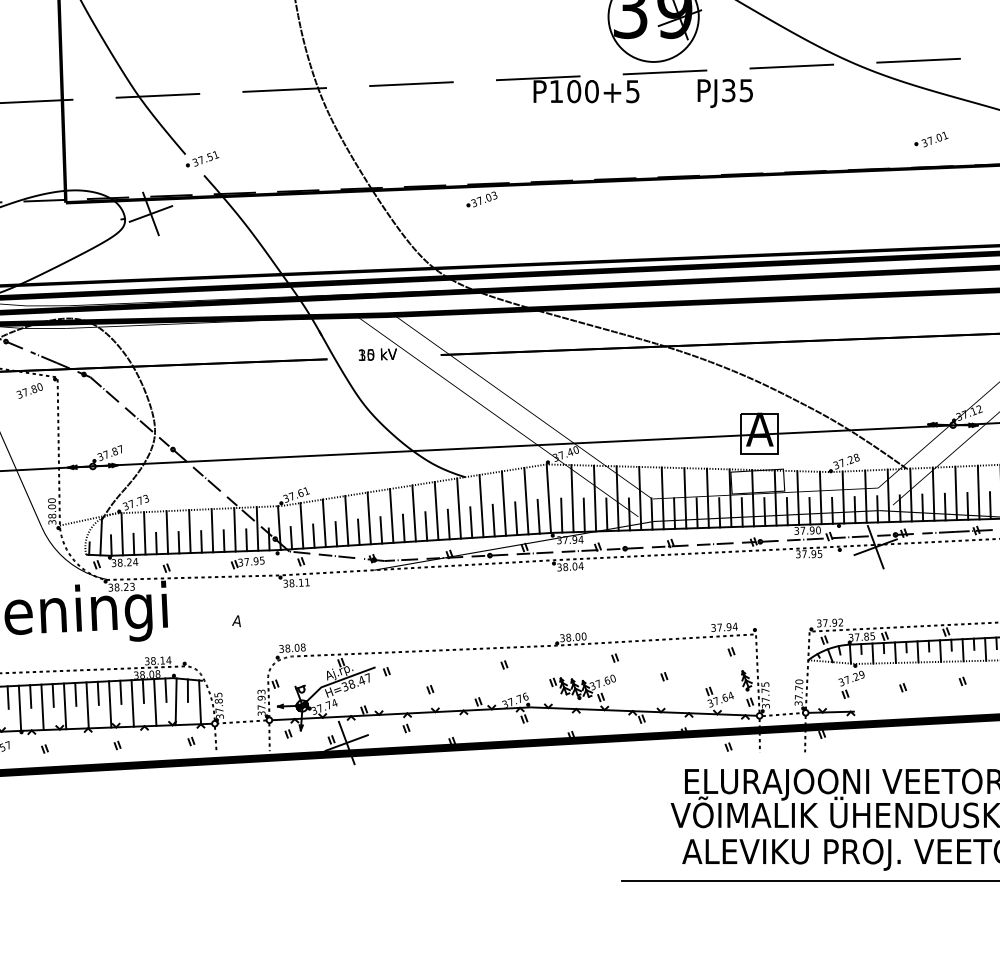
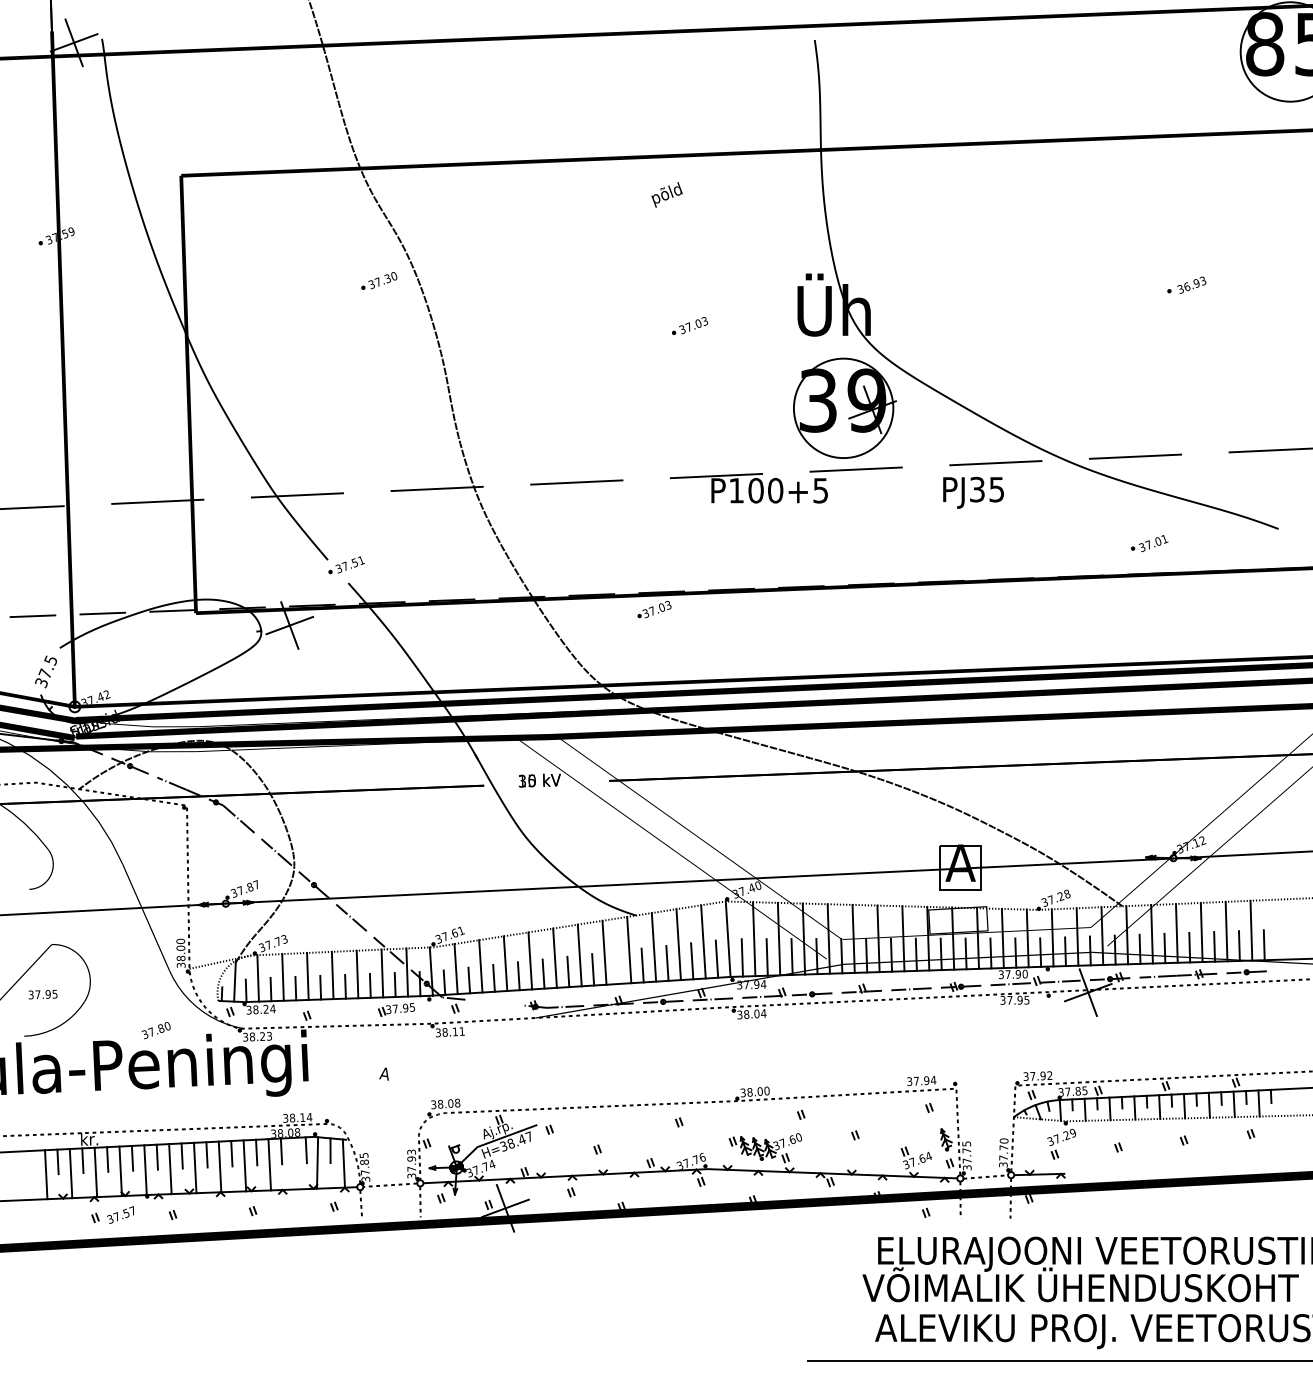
text: (725, 93) -> (973, 492), moved
text: (29, 390) -> (155, 1030), moved
line: (448, 524) -> (617, 967), removed
line: (336, 556) -> (494, 1002), removed
line: (155, 702) -> (294, 1163), removed

